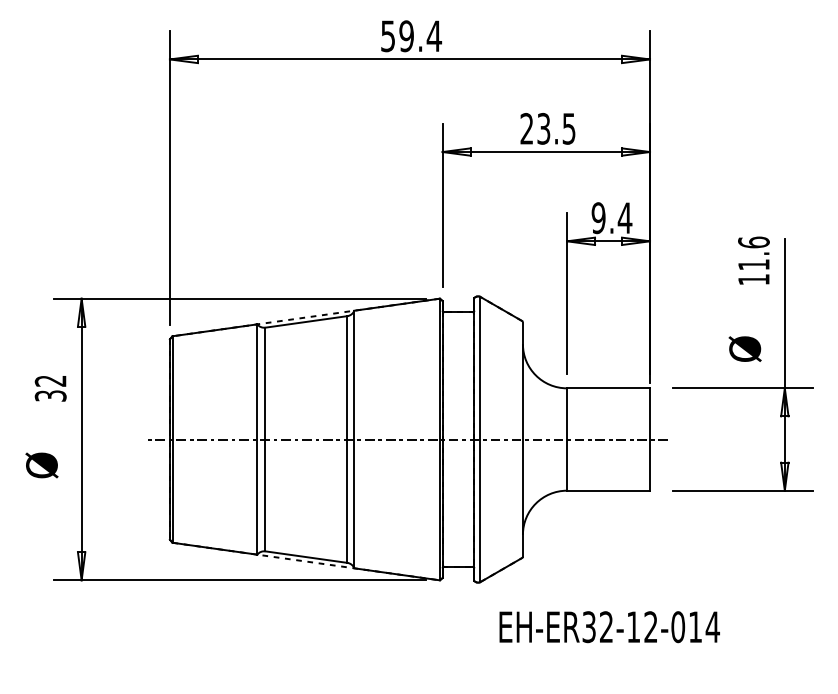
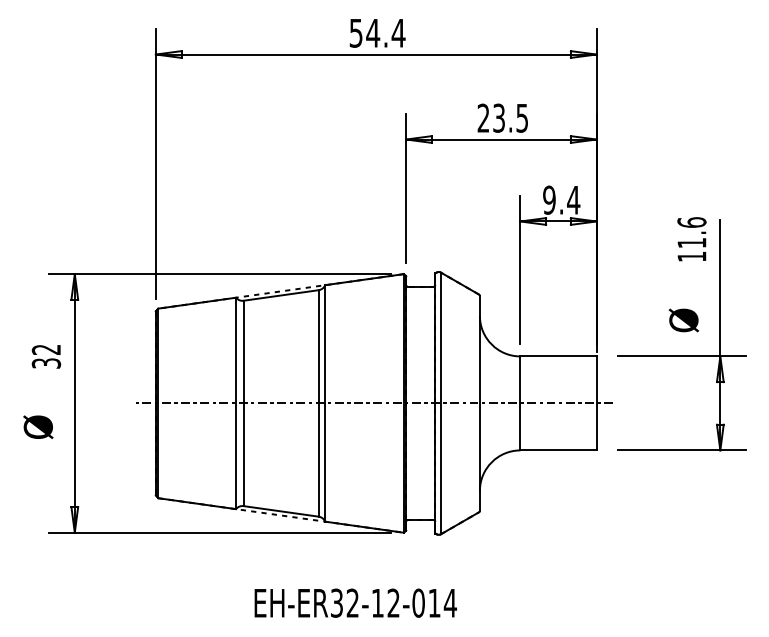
text: (406, 36) -> (373, 33), 59.4 -> 54.4
text: (609, 627) -> (355, 603), moved

